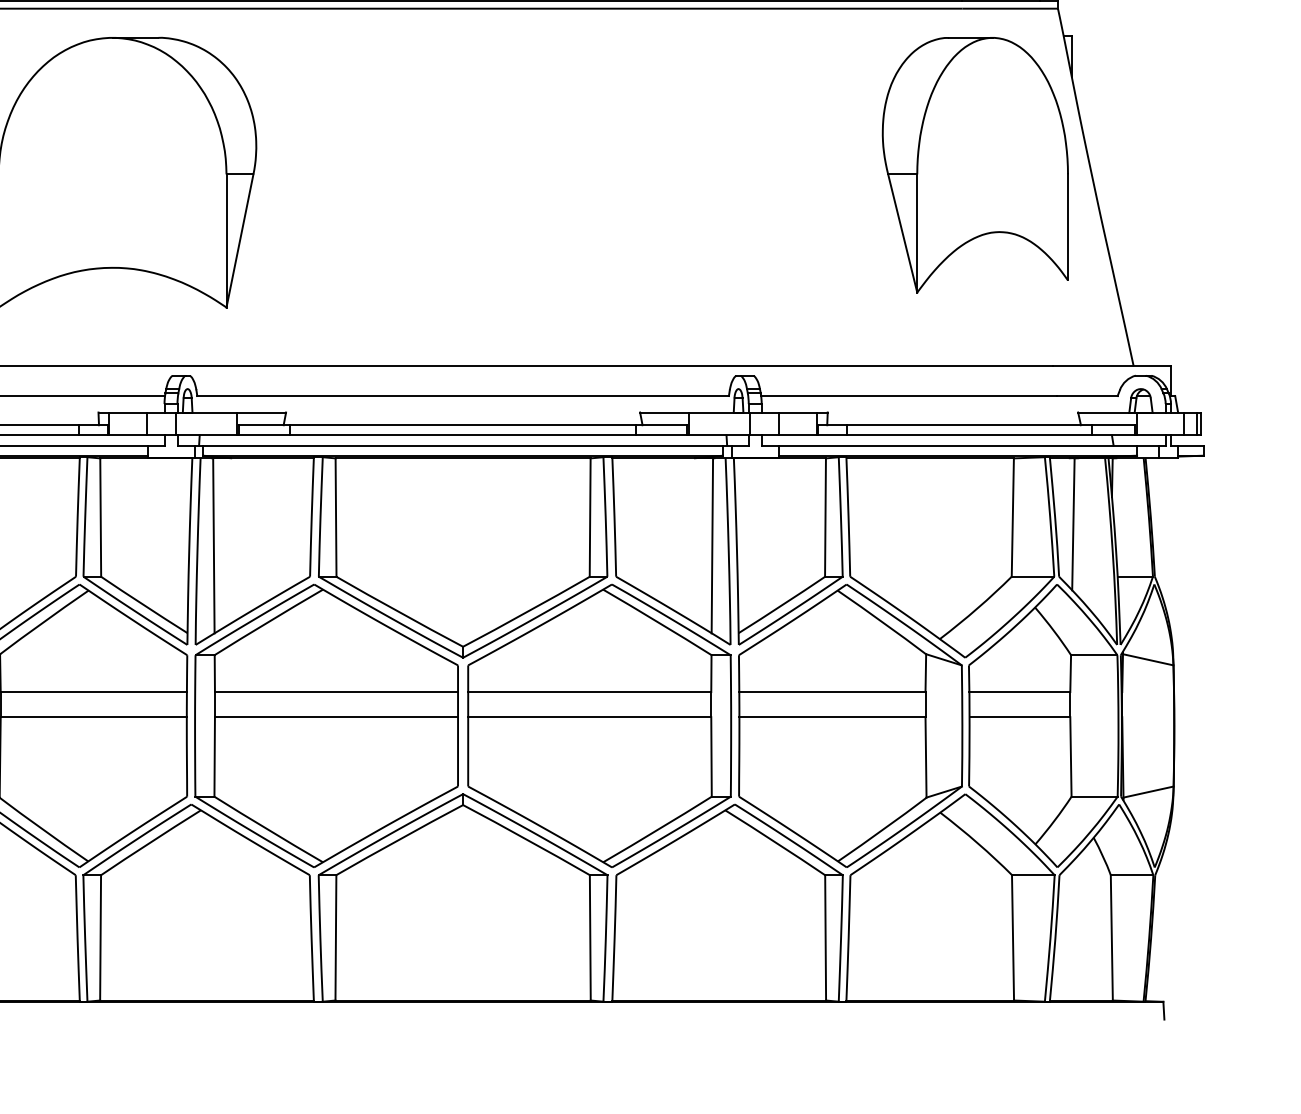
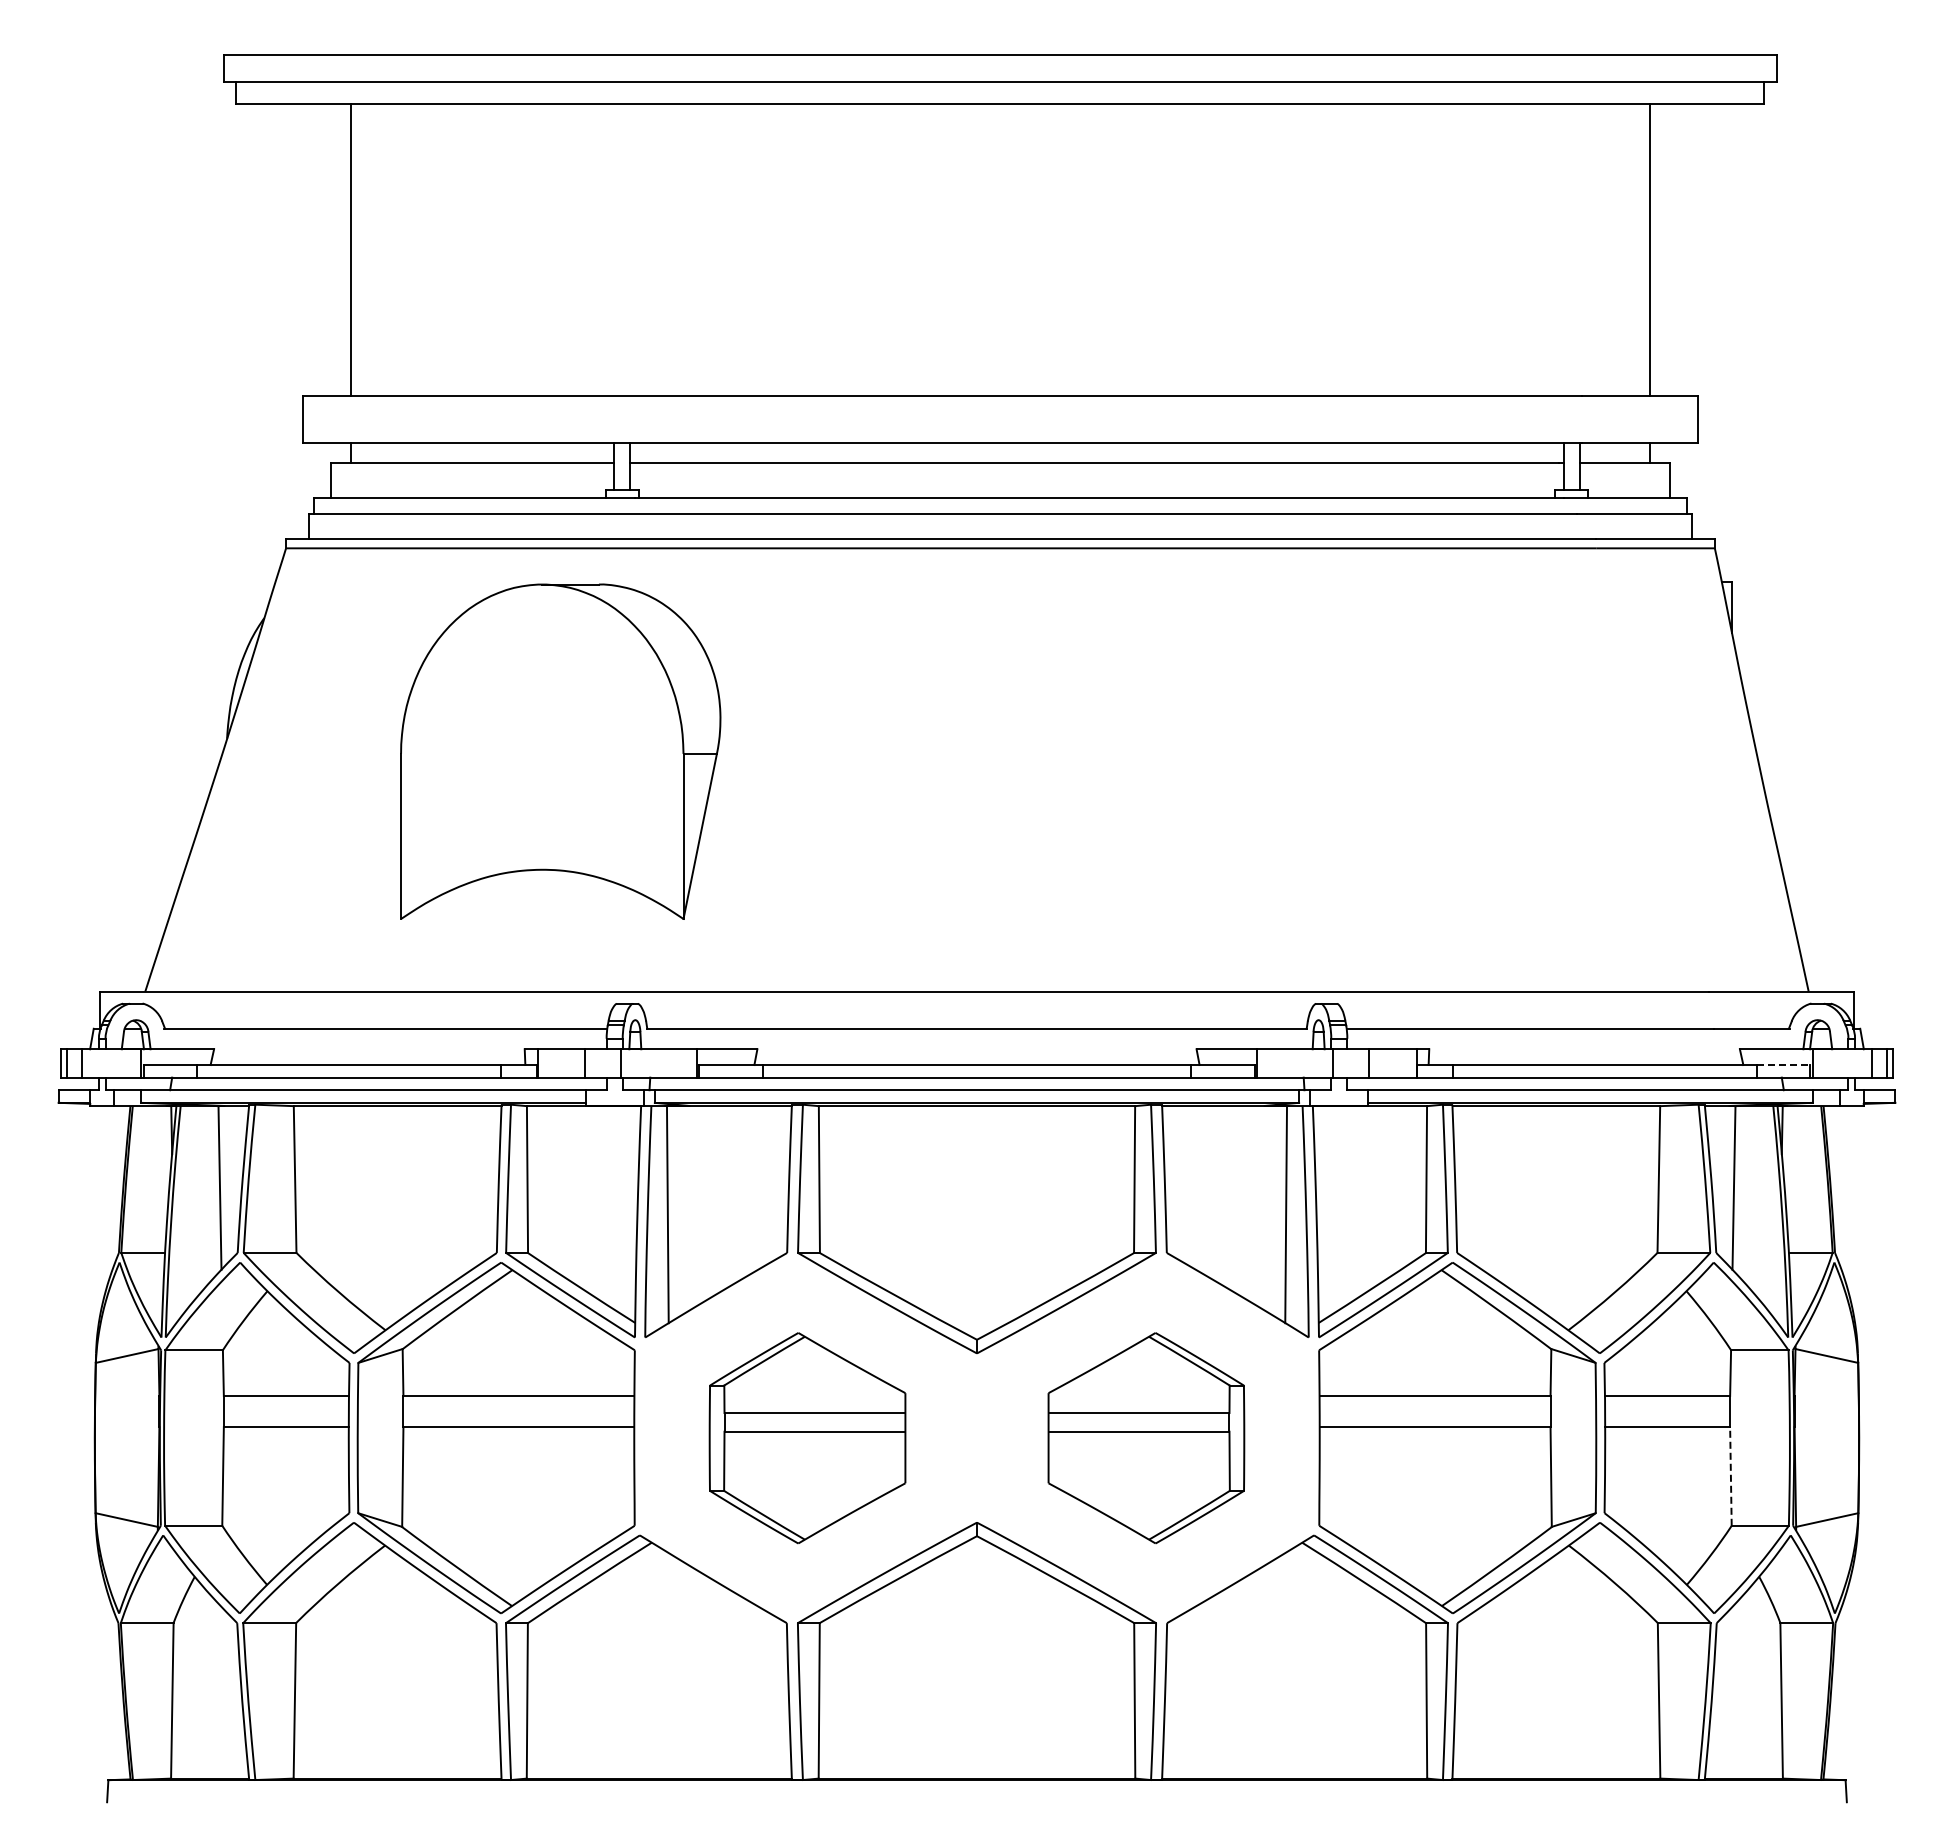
part: (975, 165) -> (1612, 742), removed
line: (1113, 425) -> (1783, 1065), solid -> dashed
part: (326, 726) -> (807, 1438), size x0.6
part: (599, 726) -> (1146, 1438), size x0.6
line: (1070, 756) -> (1730, 1475), solid -> dashed

